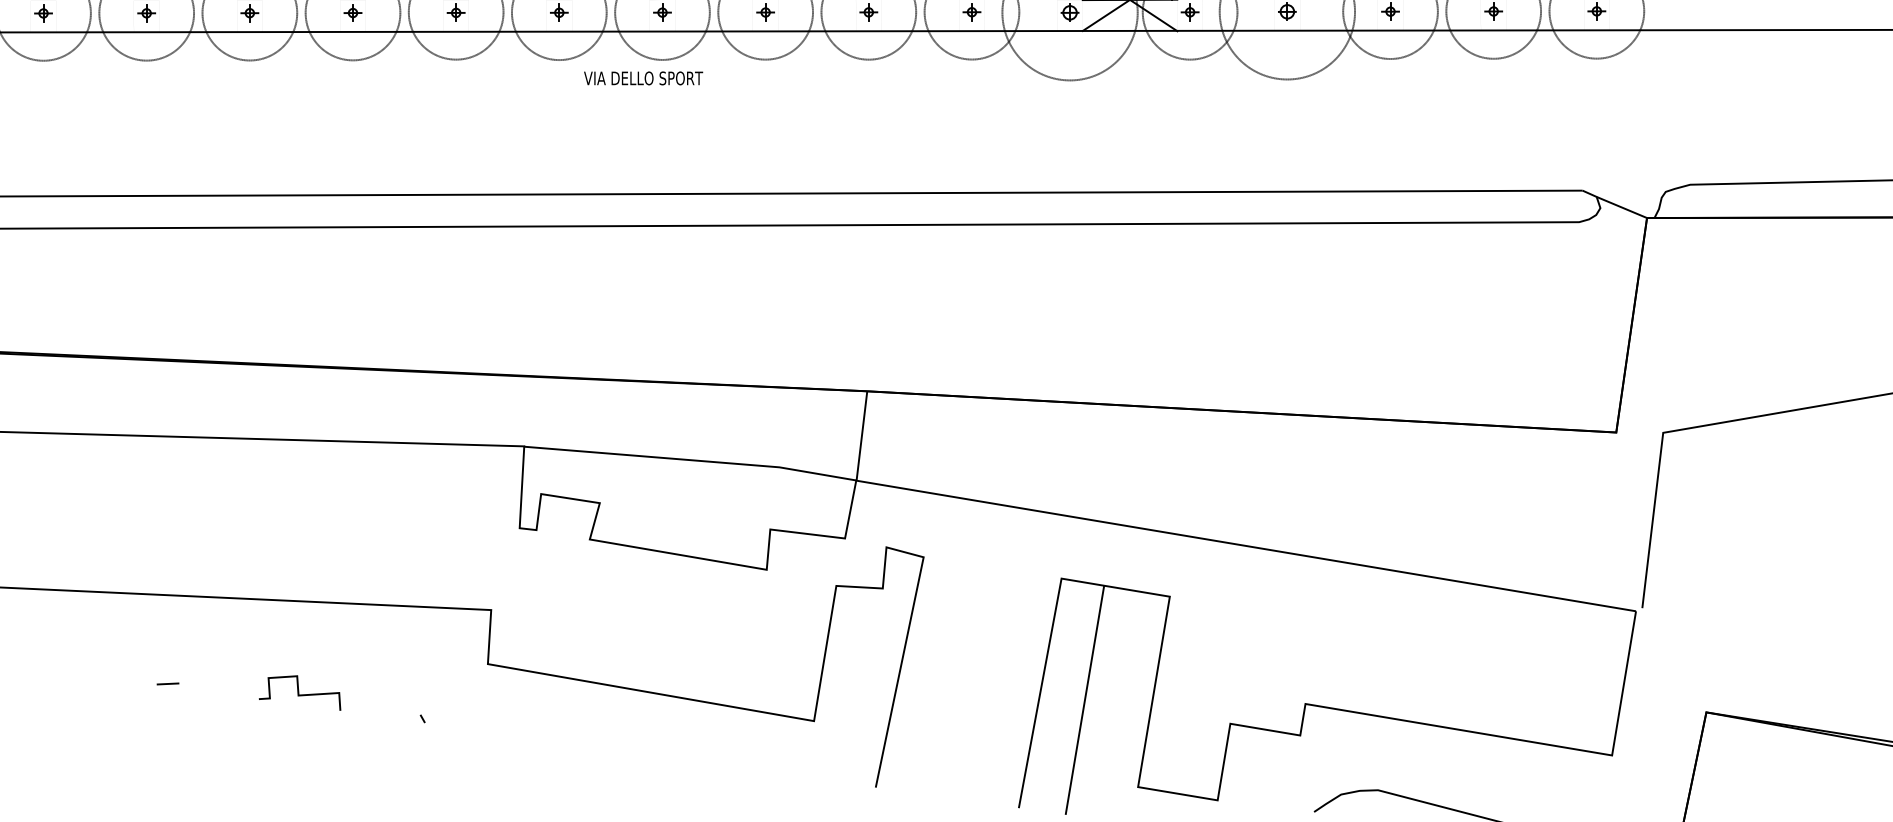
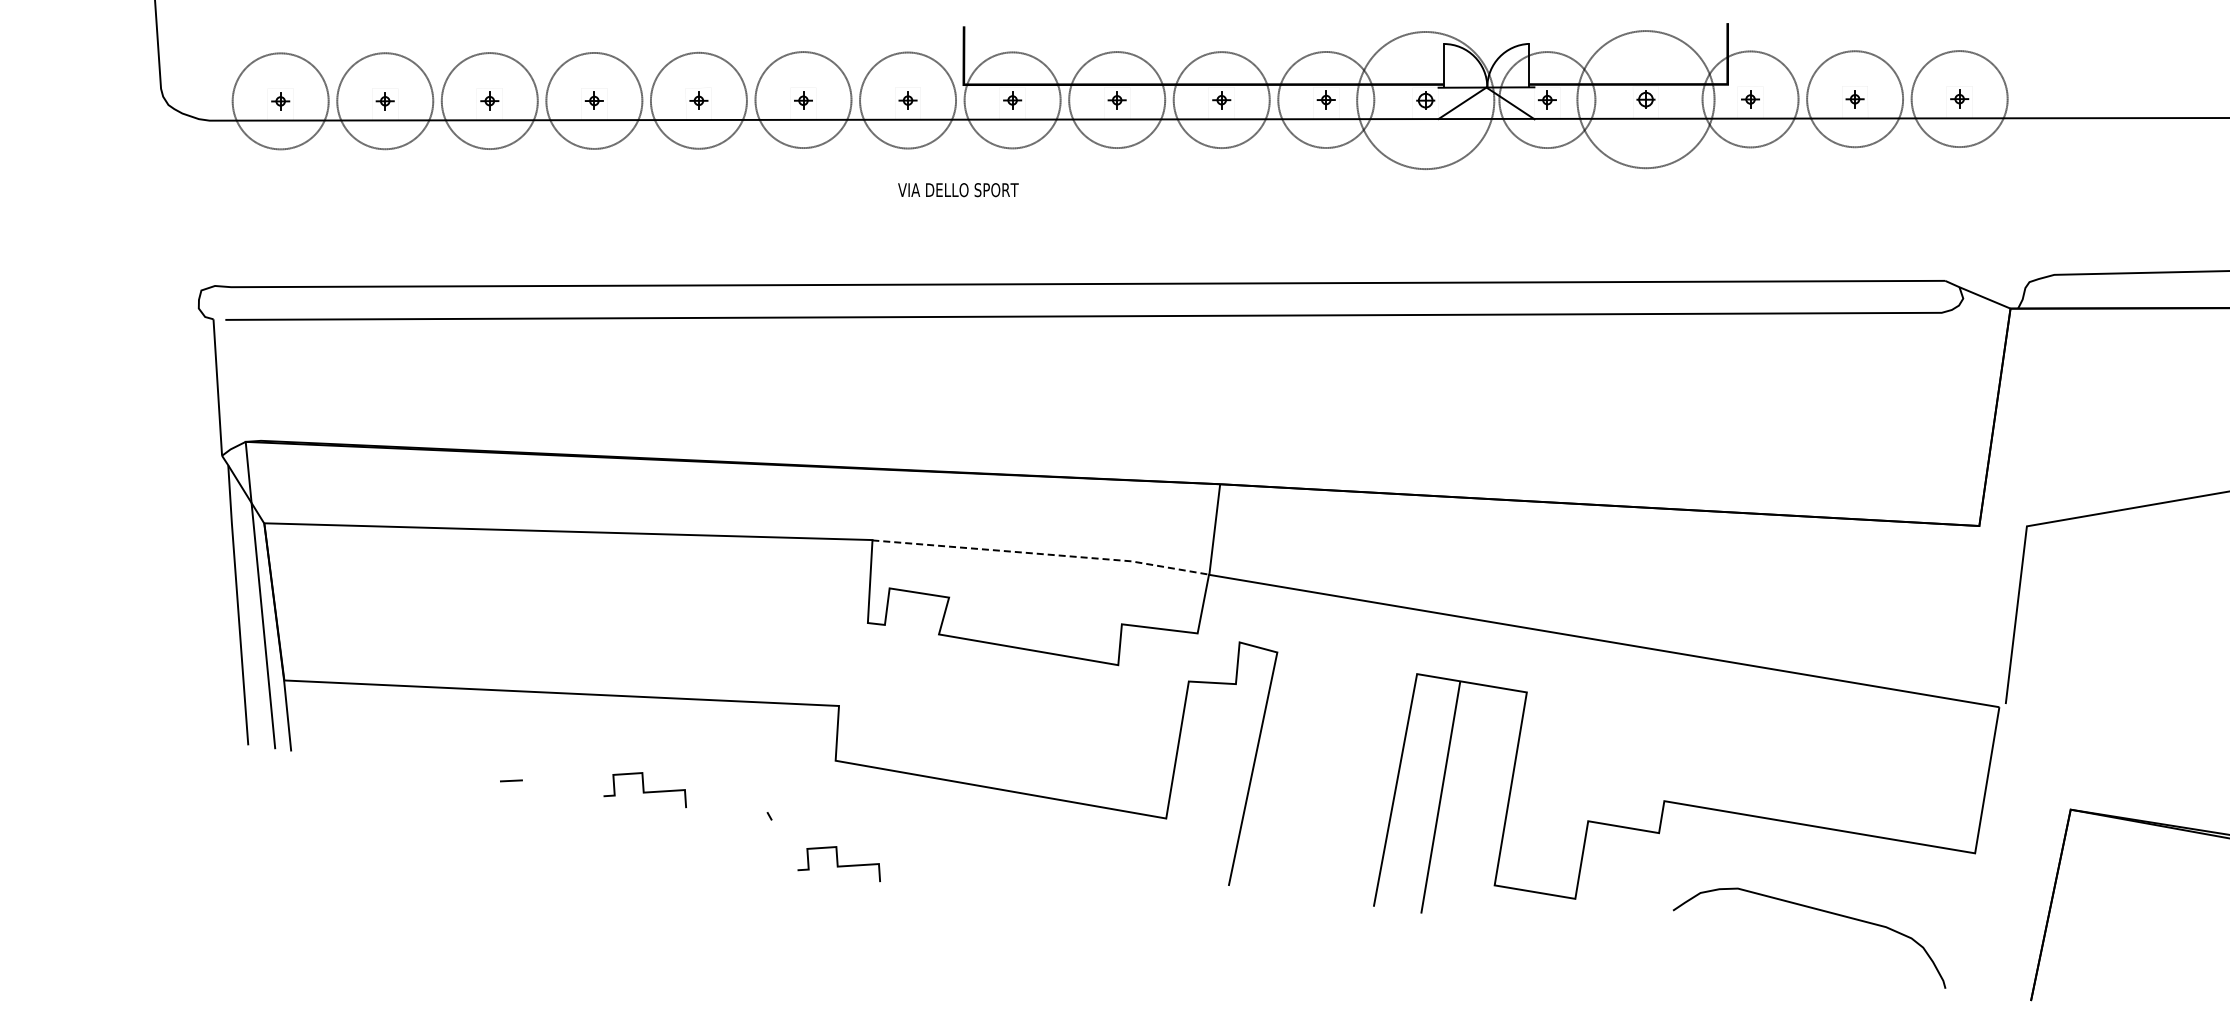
text: (643, 78) -> (958, 190), moved
line: (691, 460) -> (1042, 554), solid -> dashed
curve: (490, 766) -> (838, 864), added

